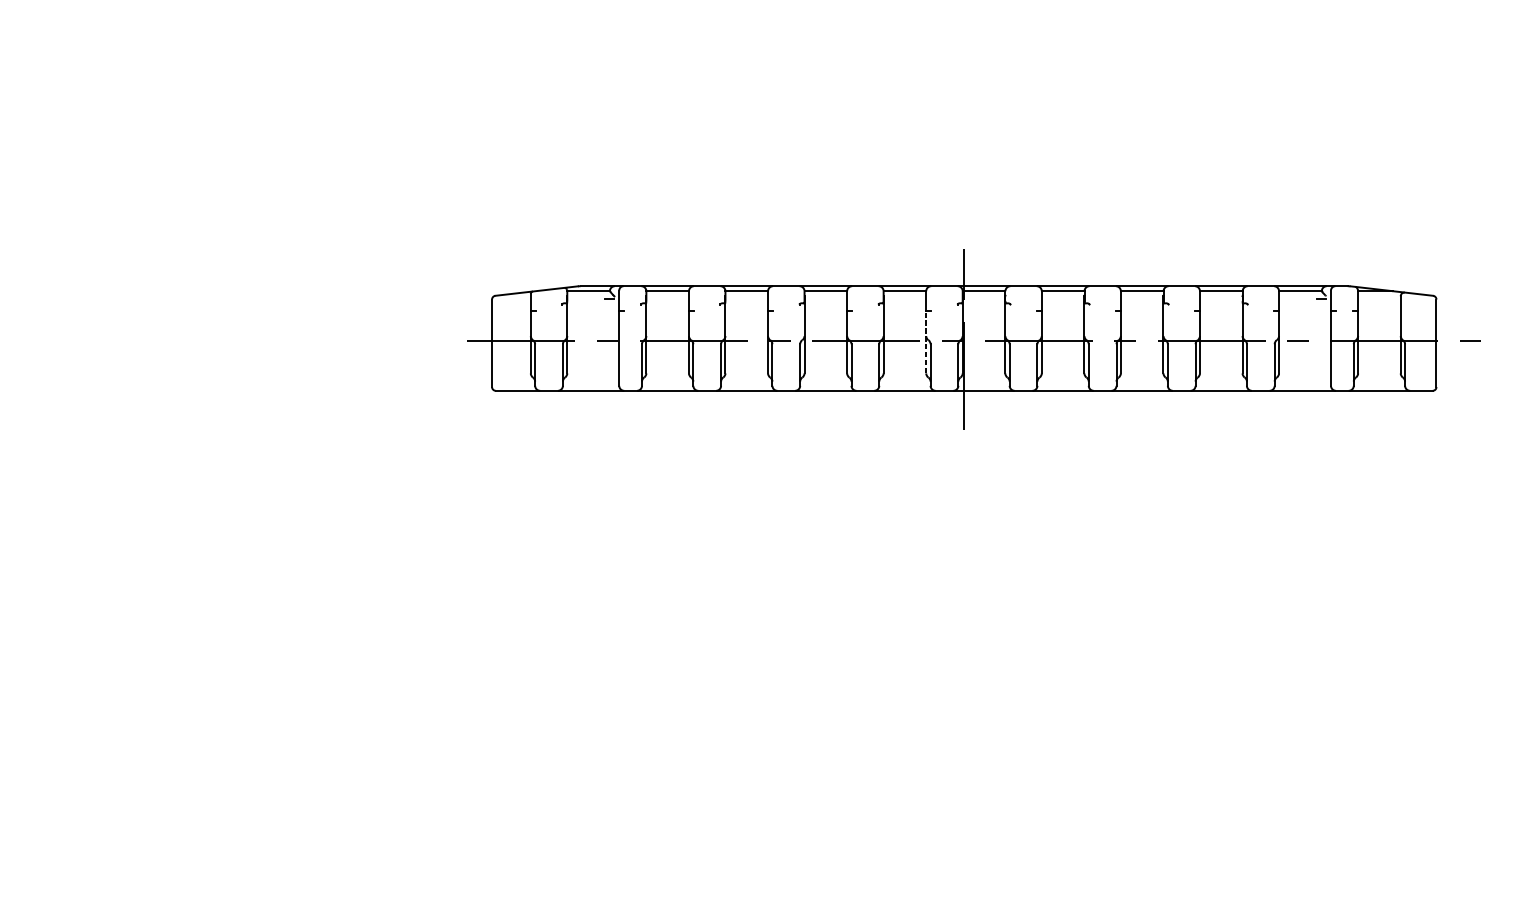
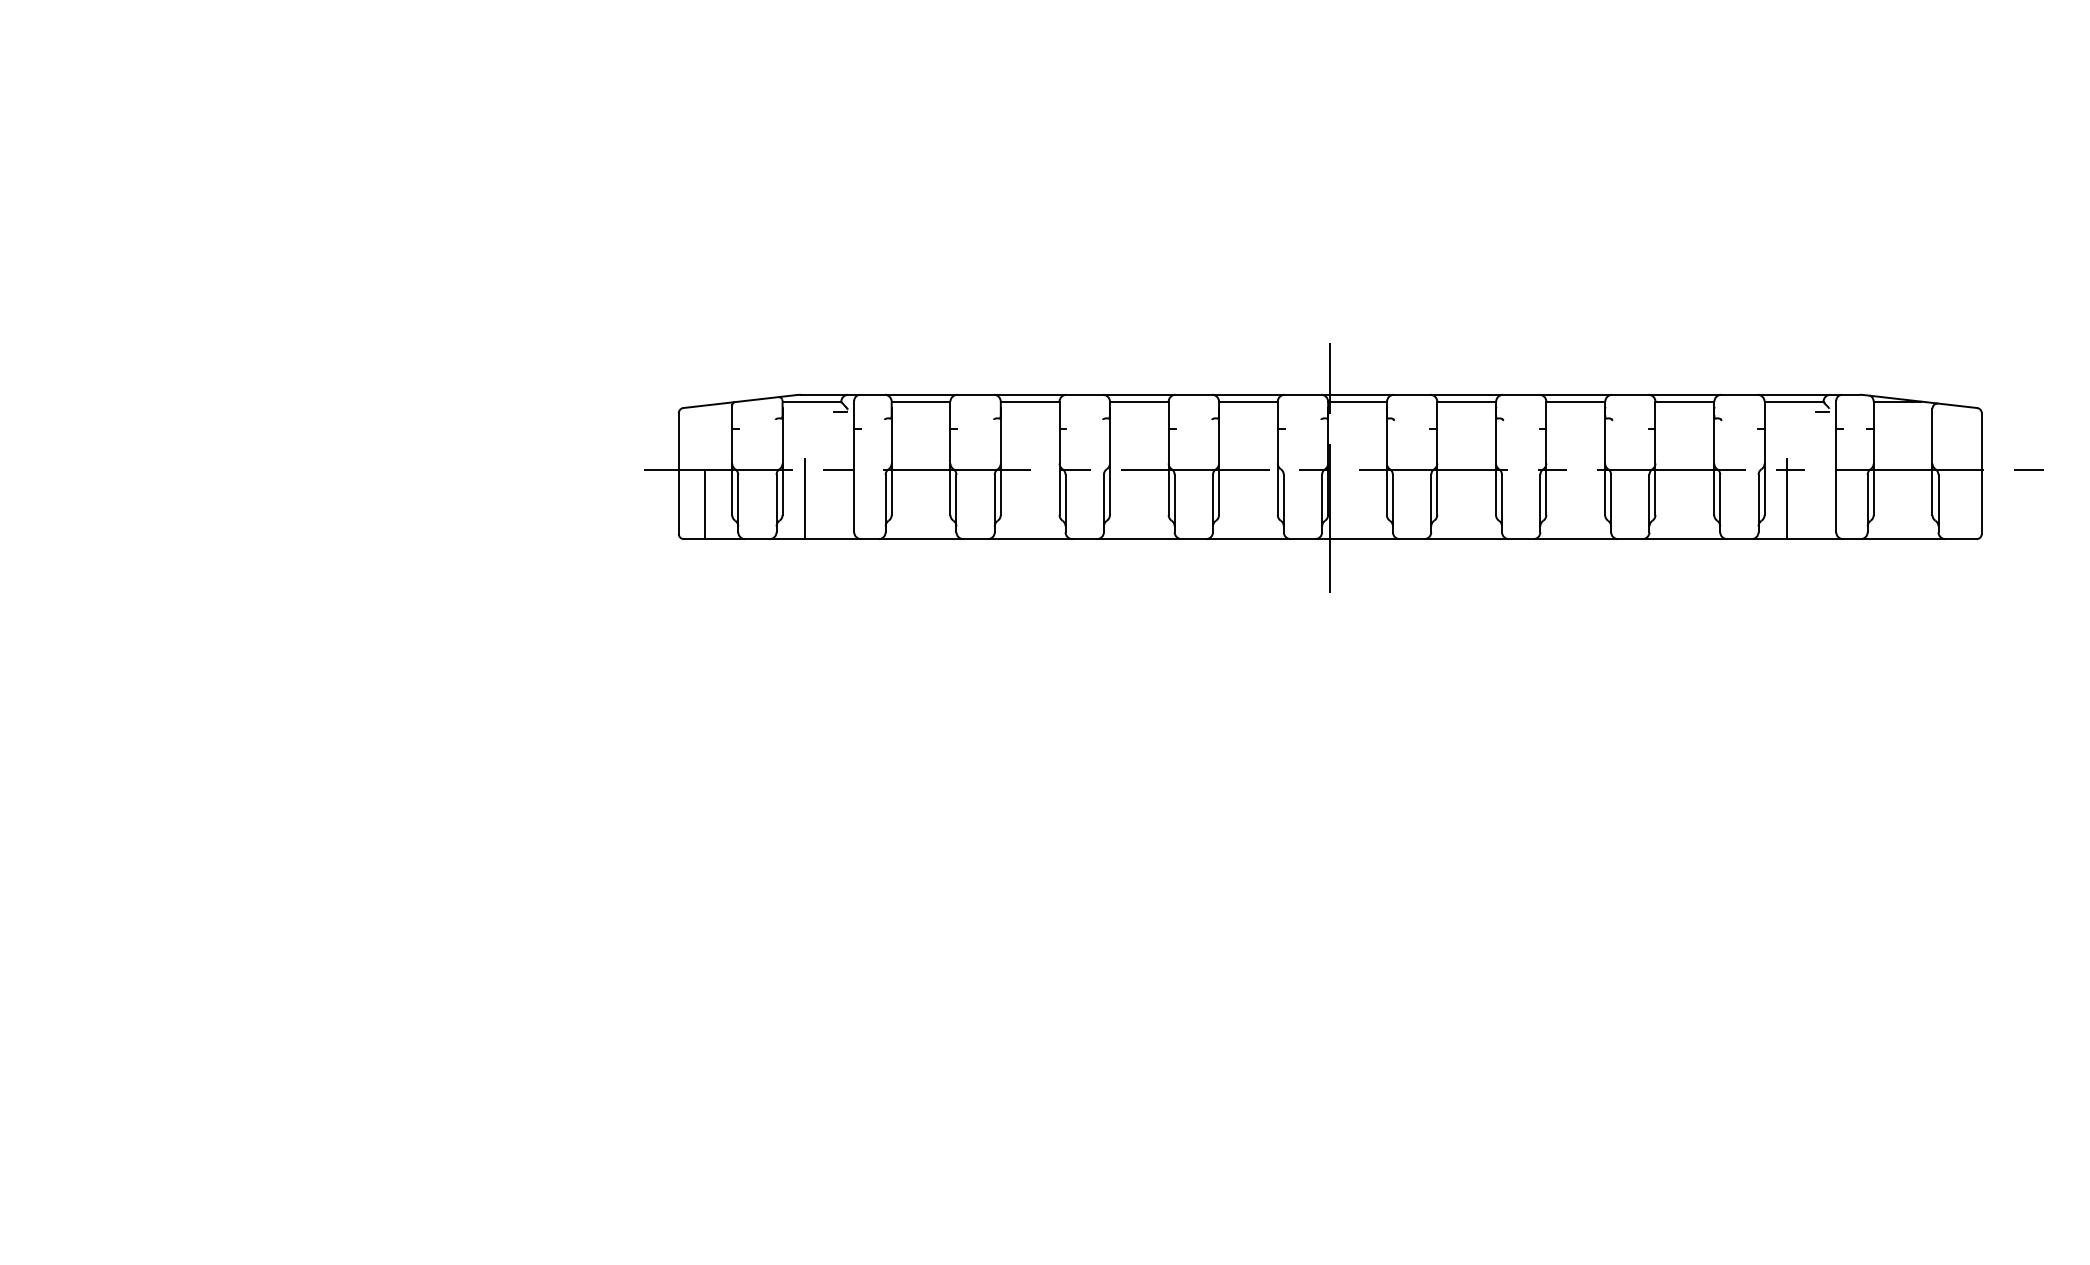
line: (926, 342) -> (1277, 472), dashed -> solid
line: (583, 361) -> (804, 498), added
line: (1294, 361) -> (1786, 498), added
line: (510, 365) -> (704, 504), added

